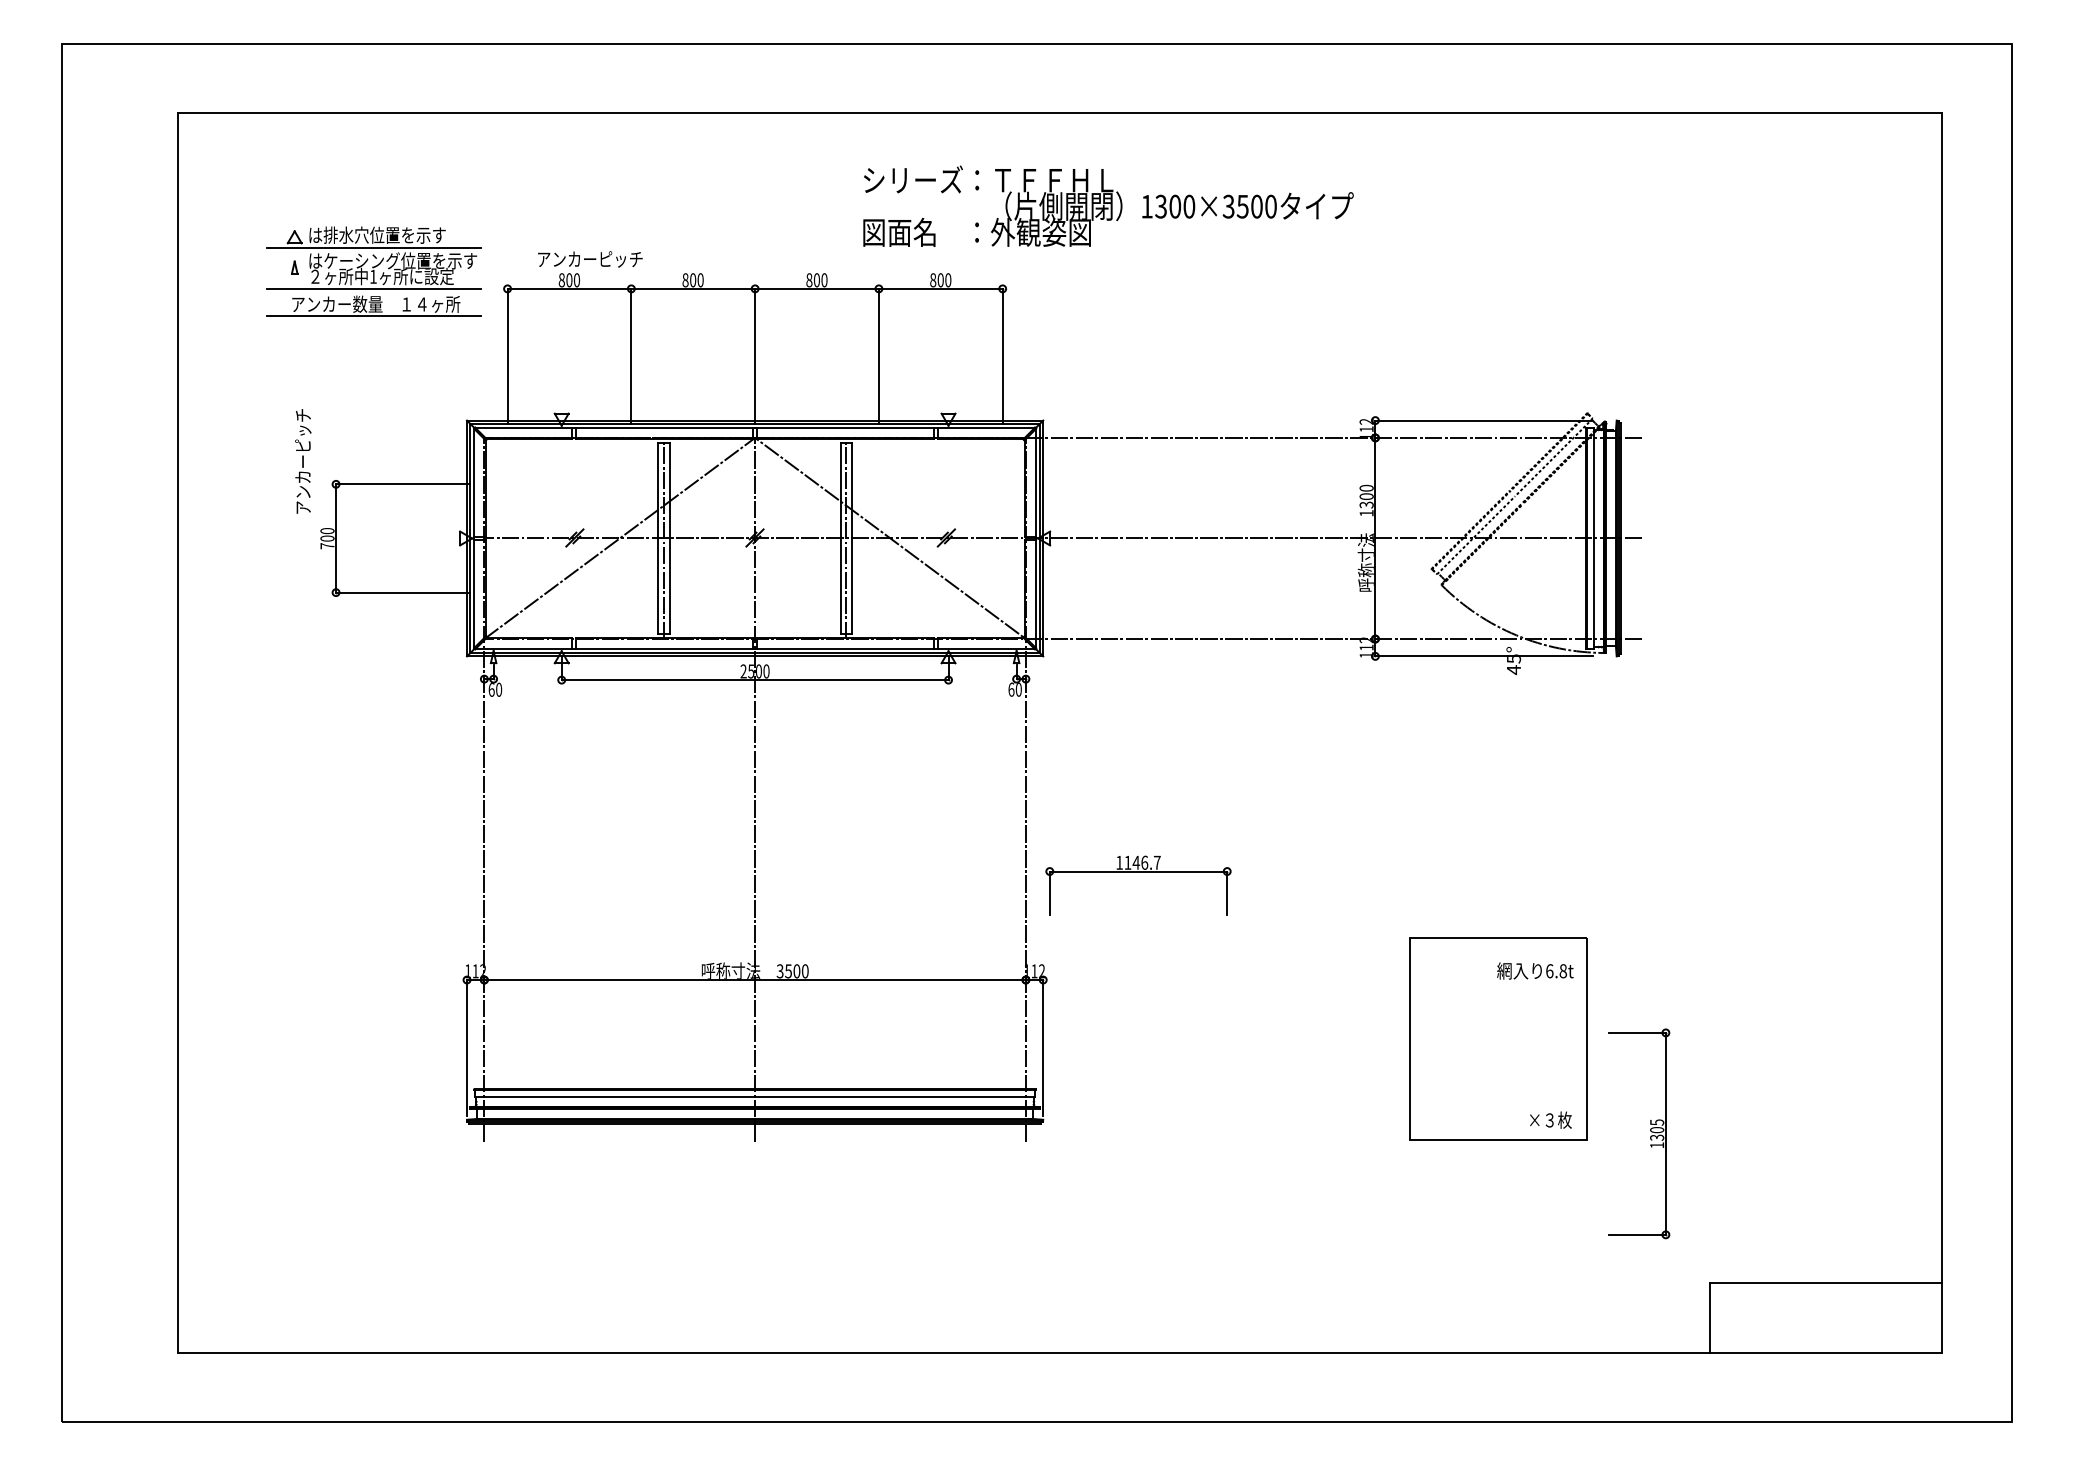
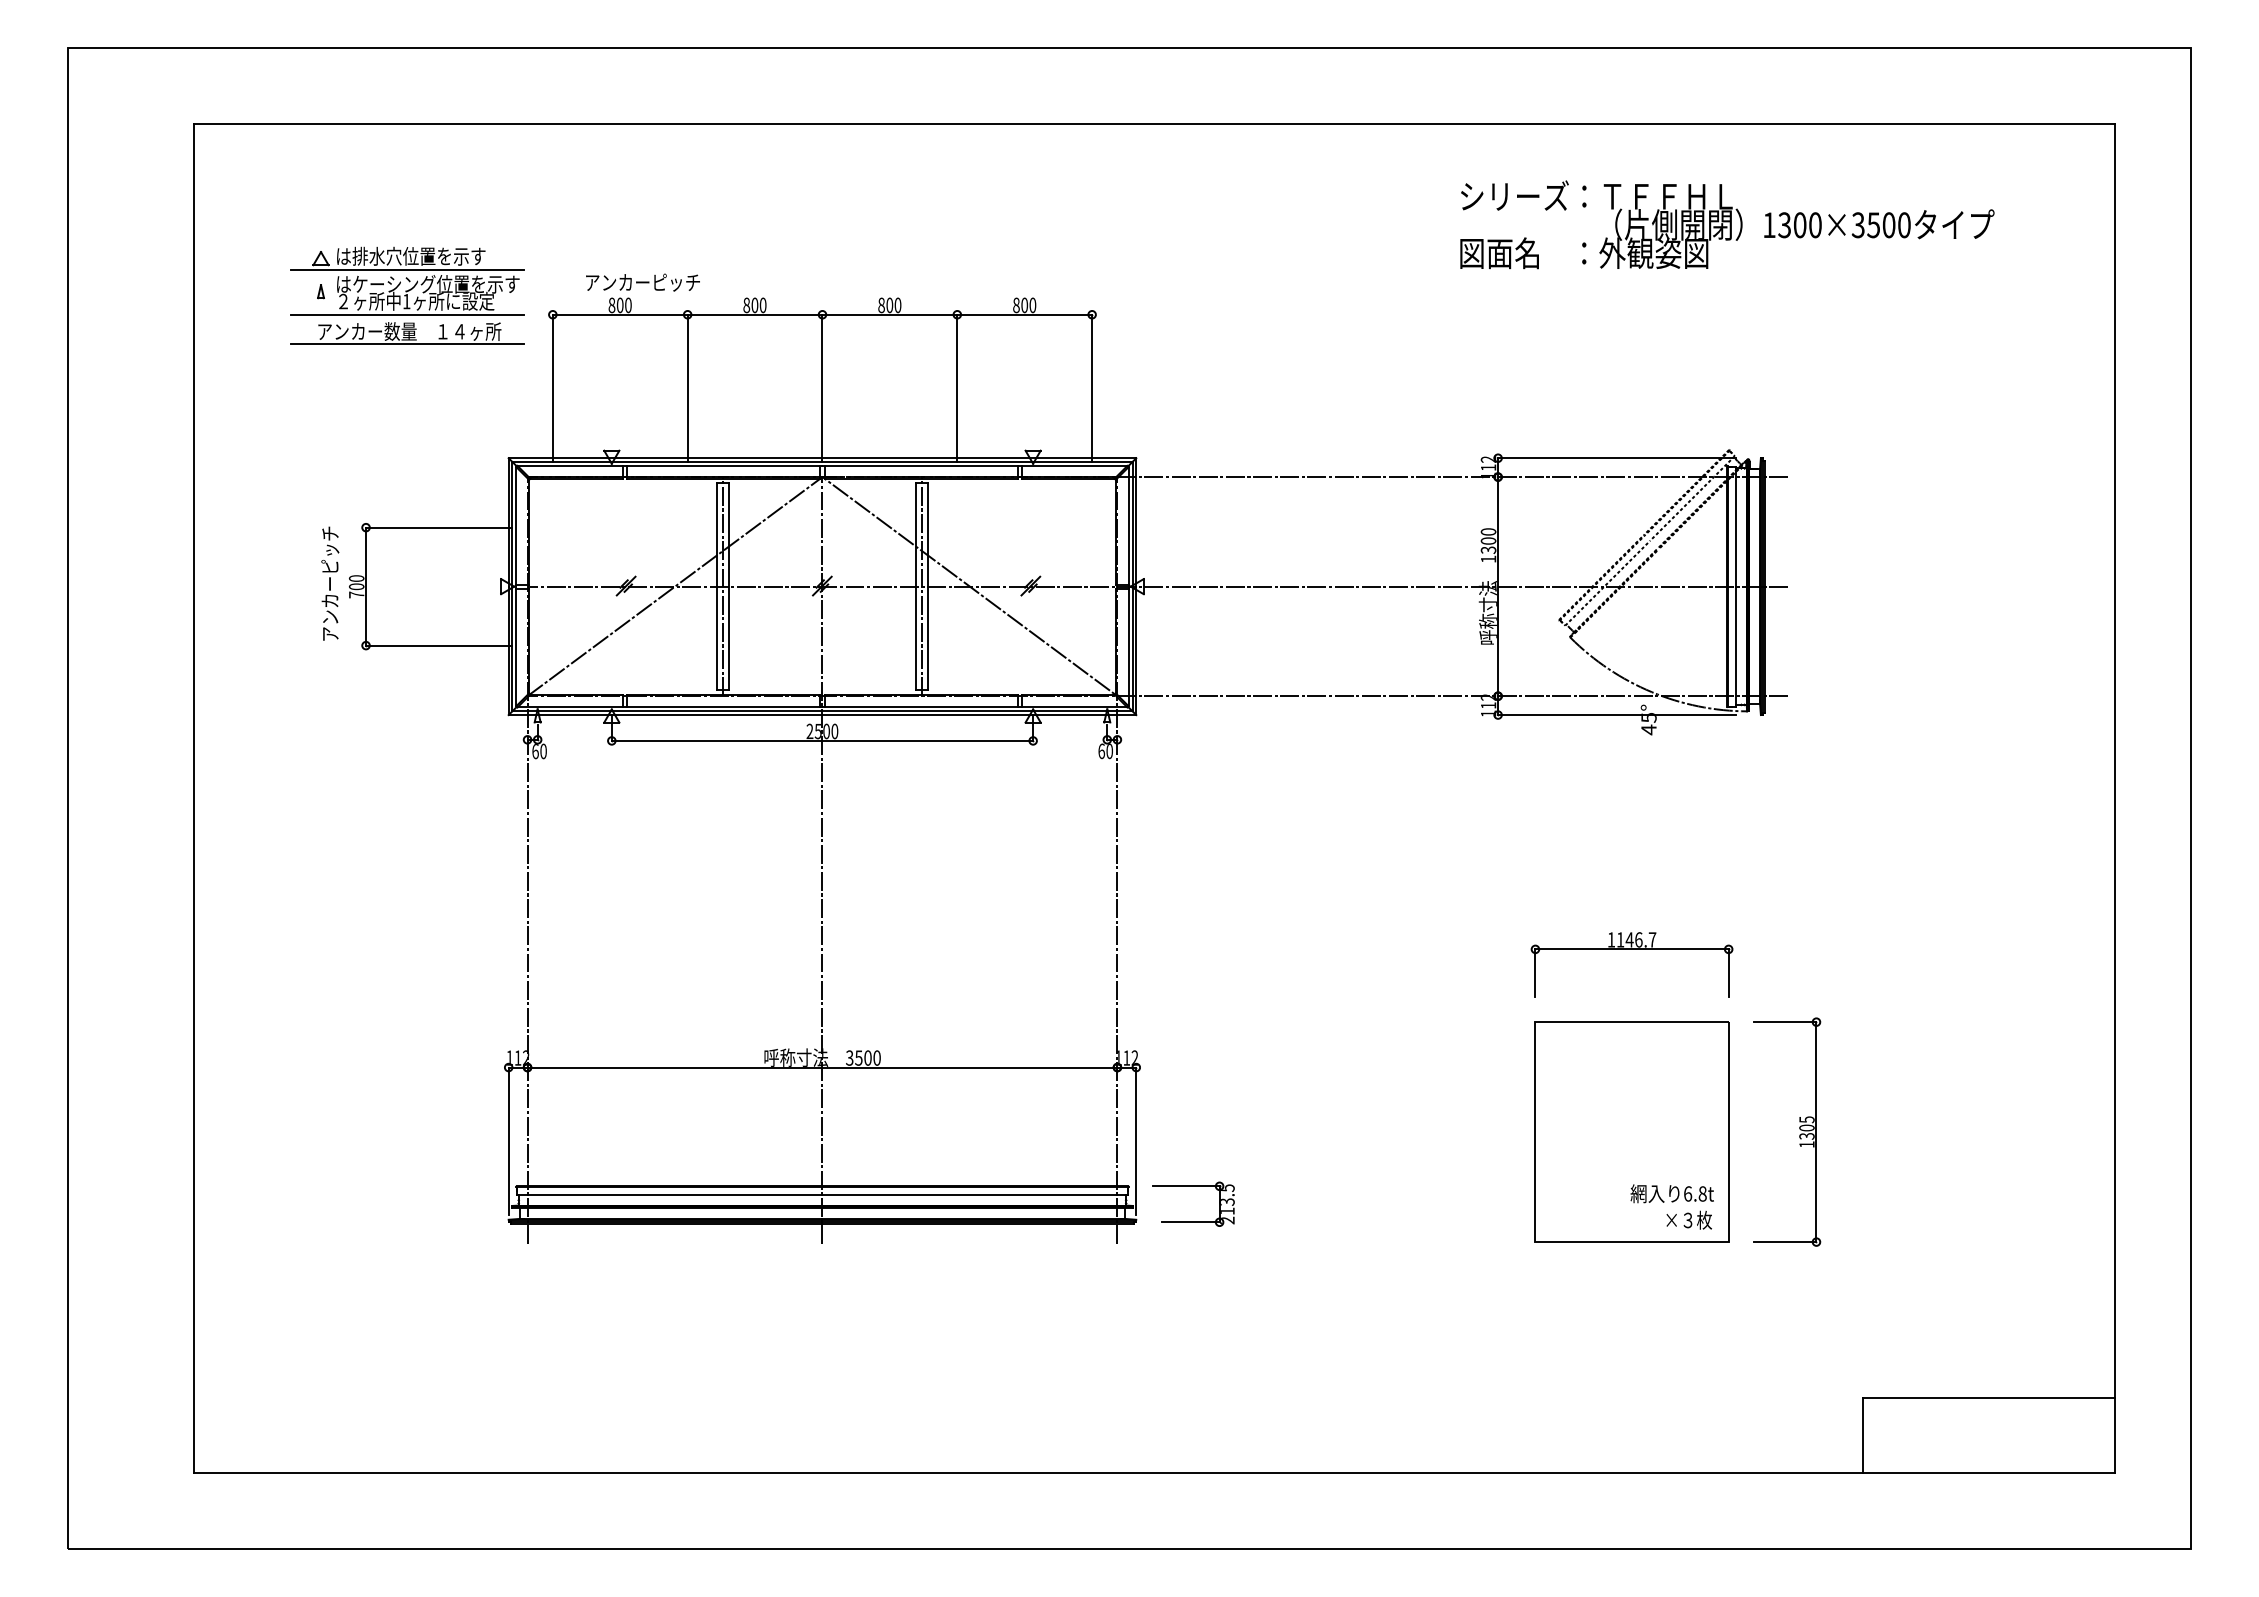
text: (1108, 206) -> (1727, 224), moved
text: (303, 461) -> (330, 583), moved
part: (1137, 871) -> (1631, 949), moved
text: (1534, 970) -> (1671, 1193), moved
part: (1095, 1089) -> (1193, 1186), added
part: (1650, 1131) -> (1799, 1129), moved

